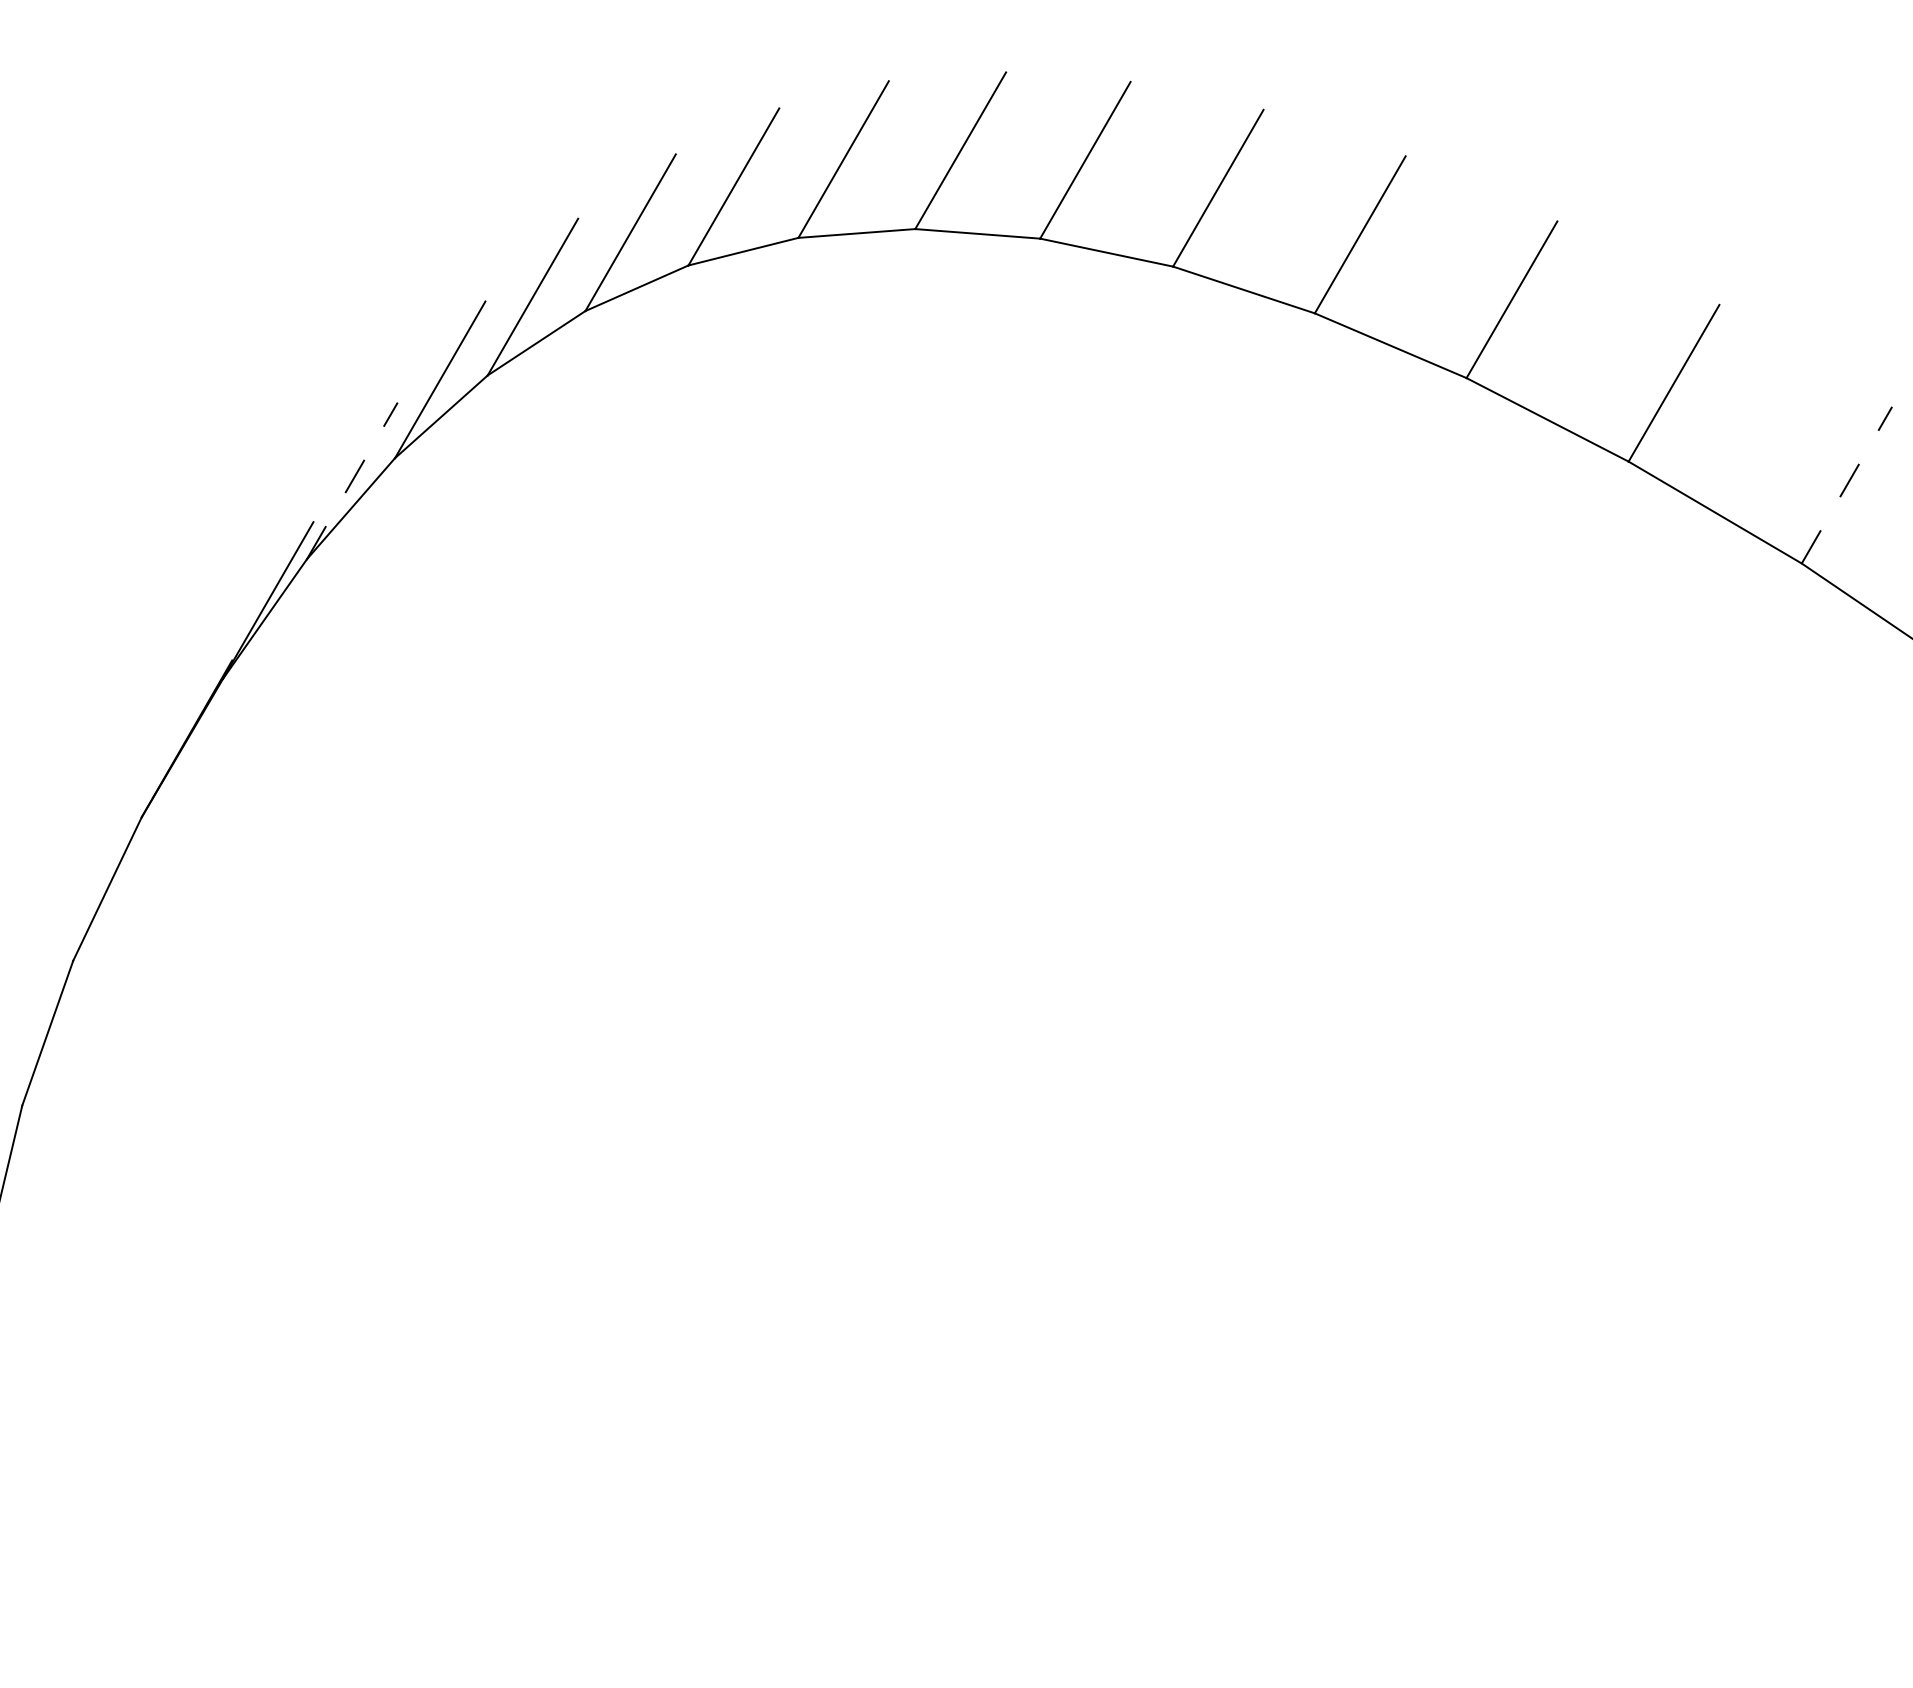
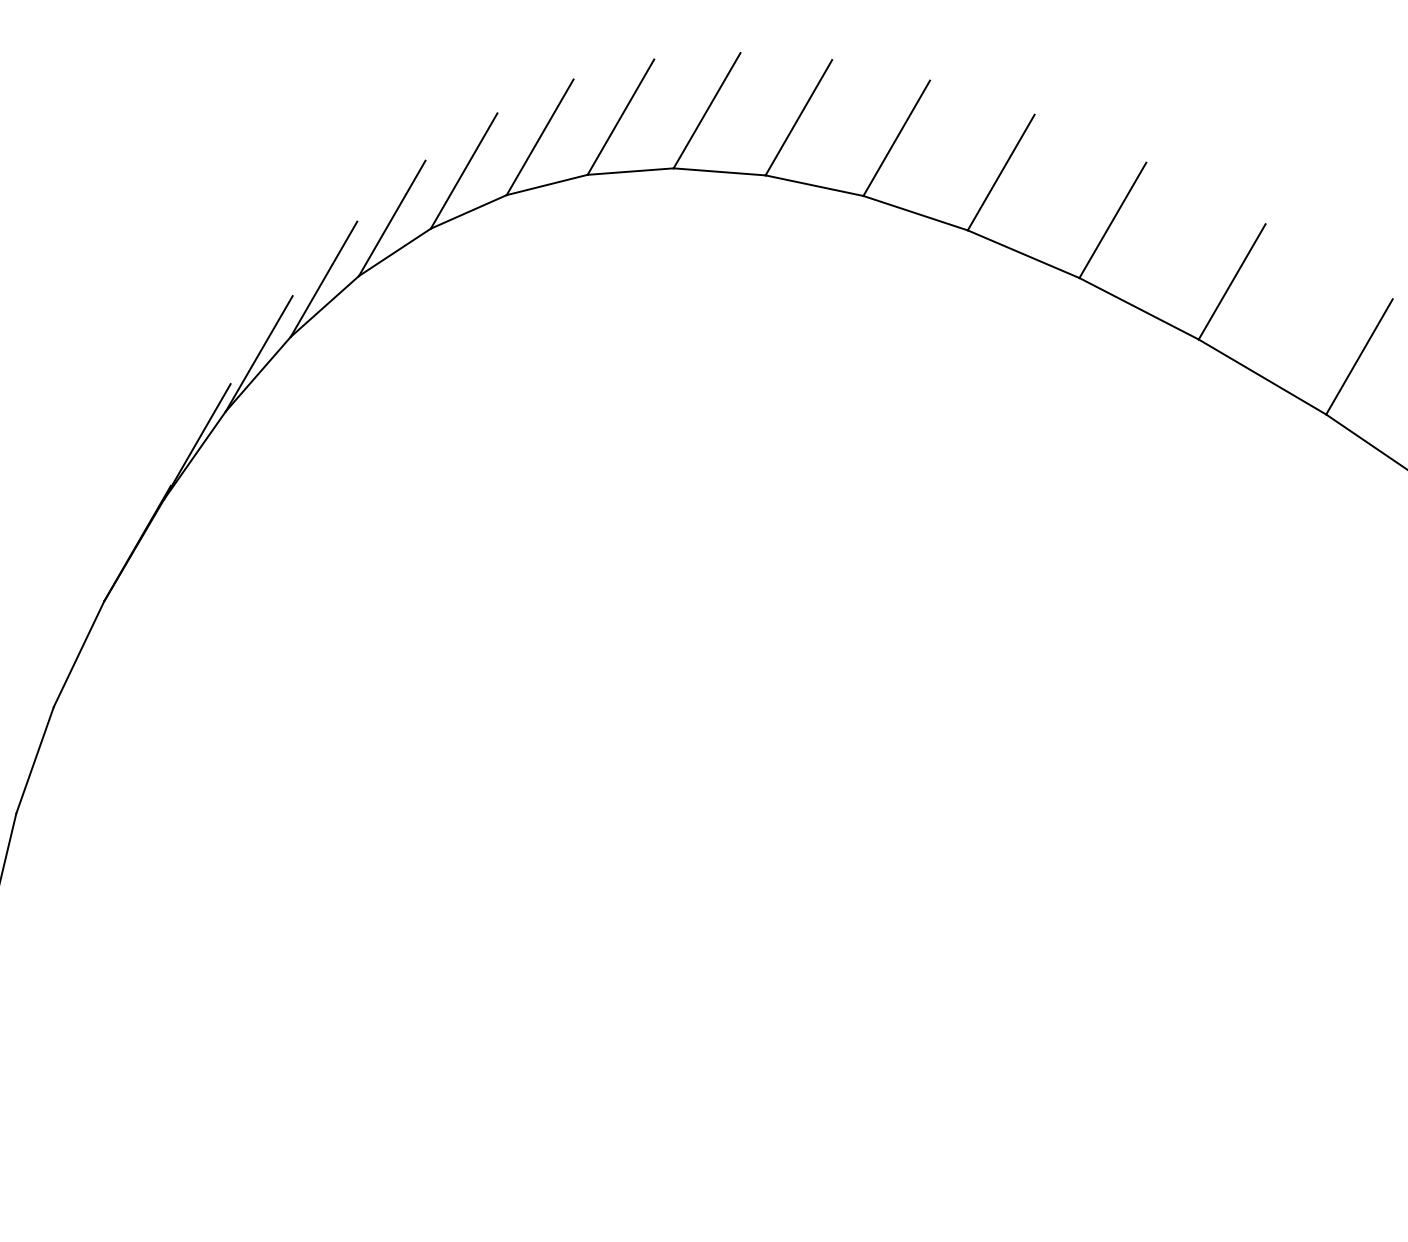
line: (352, 480) -> (259, 353), dashed -> solid
line: (1847, 484) -> (1359, 356), dashed -> solid

